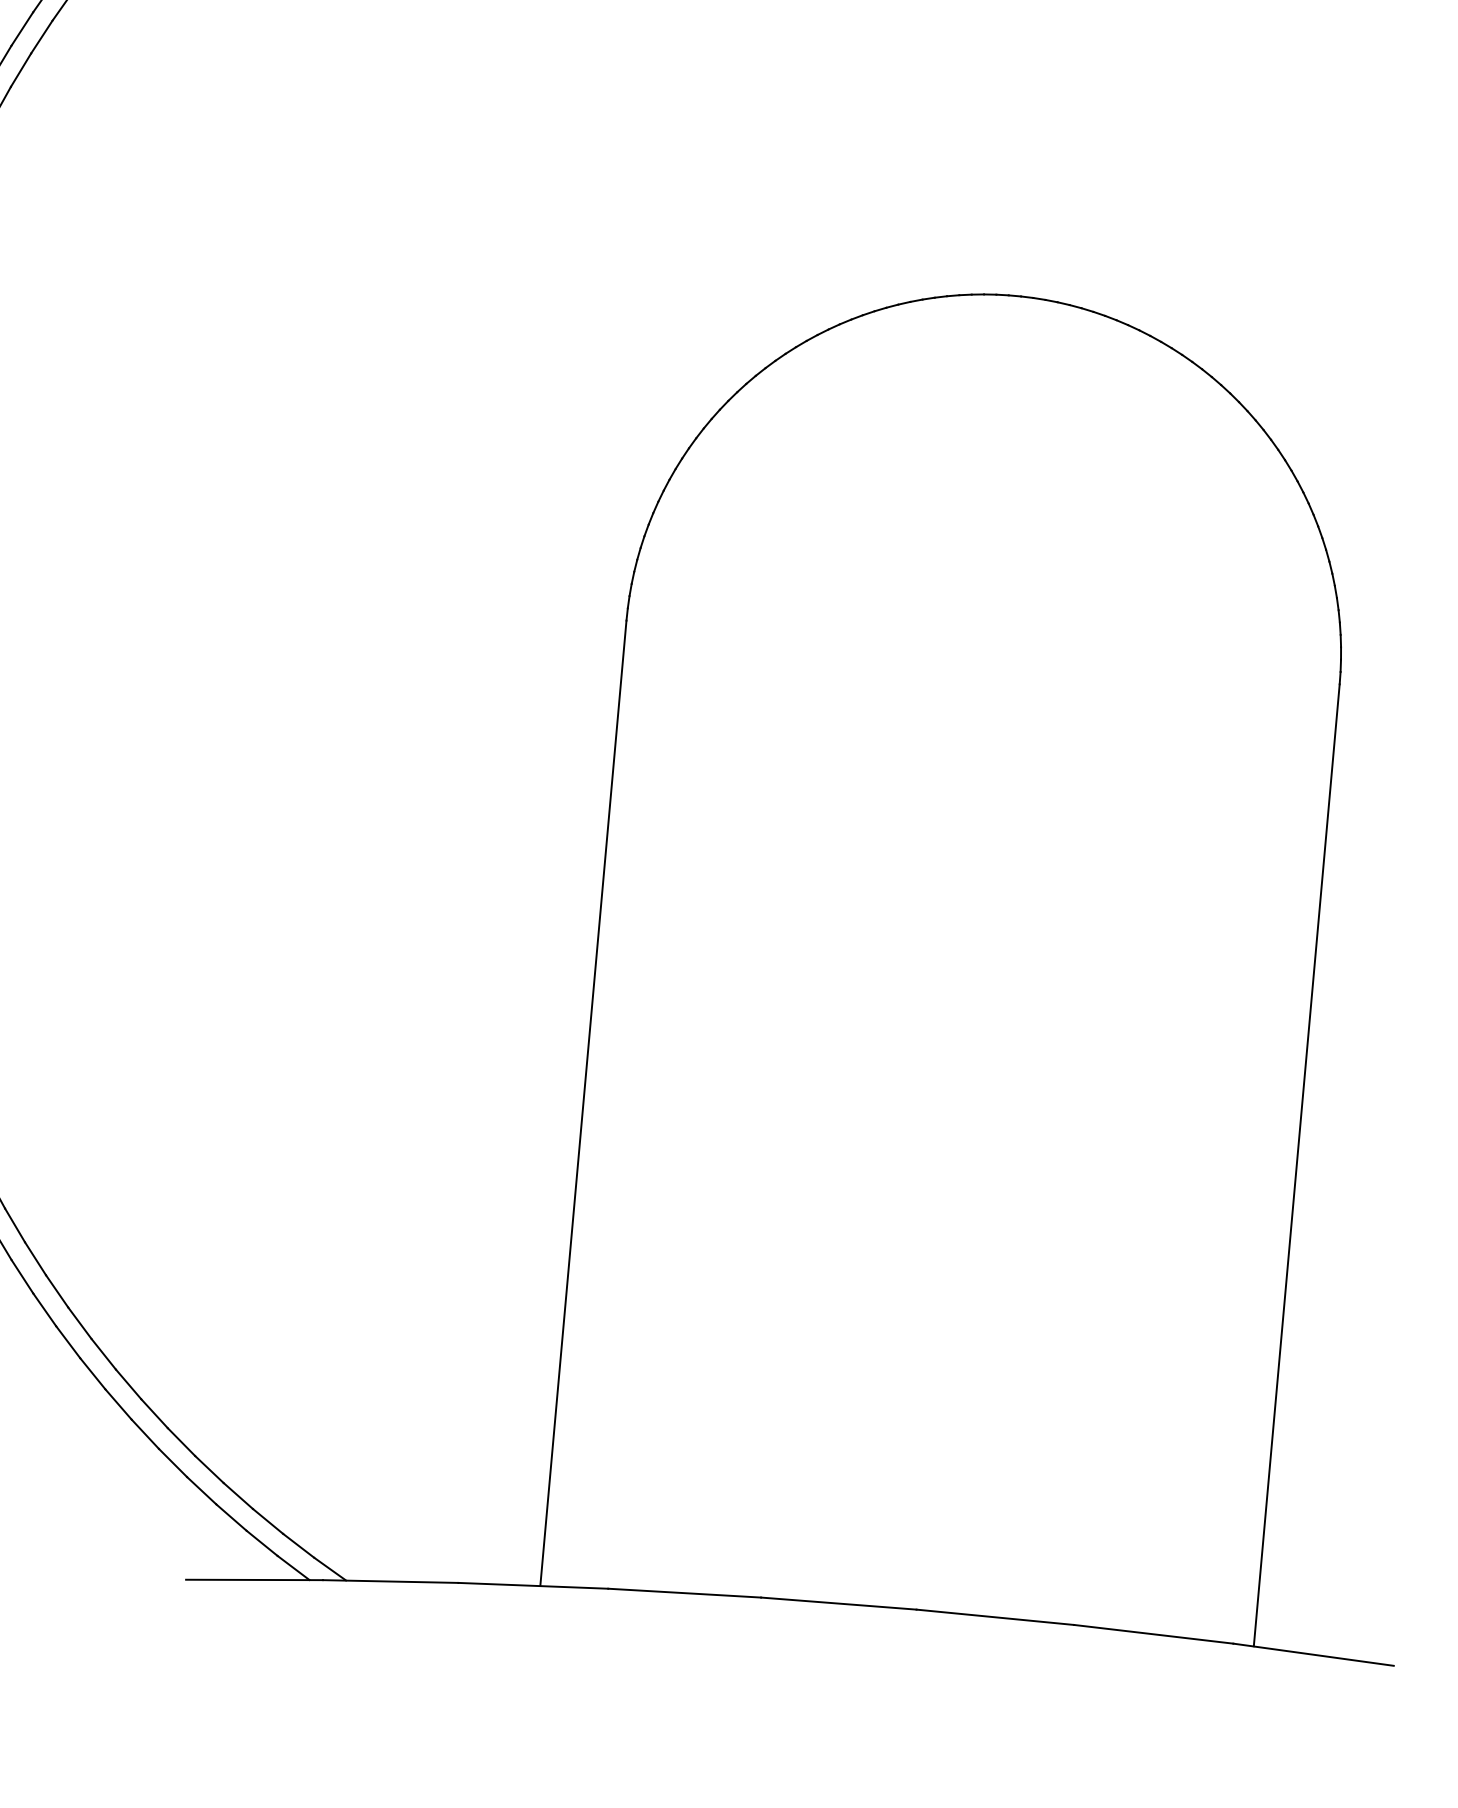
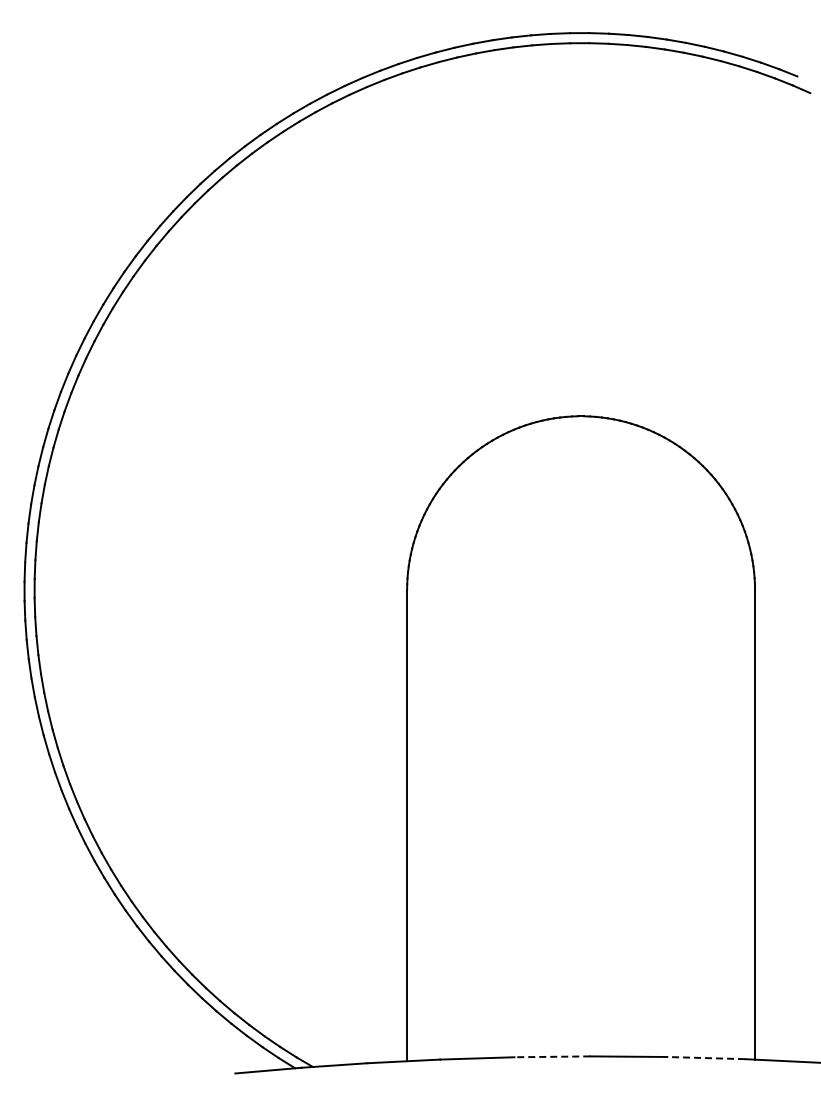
line: (839, 1602) -> (552, 1056), solid -> dashed
line: (1154, 1635) -> (706, 1058), solid -> dashed

